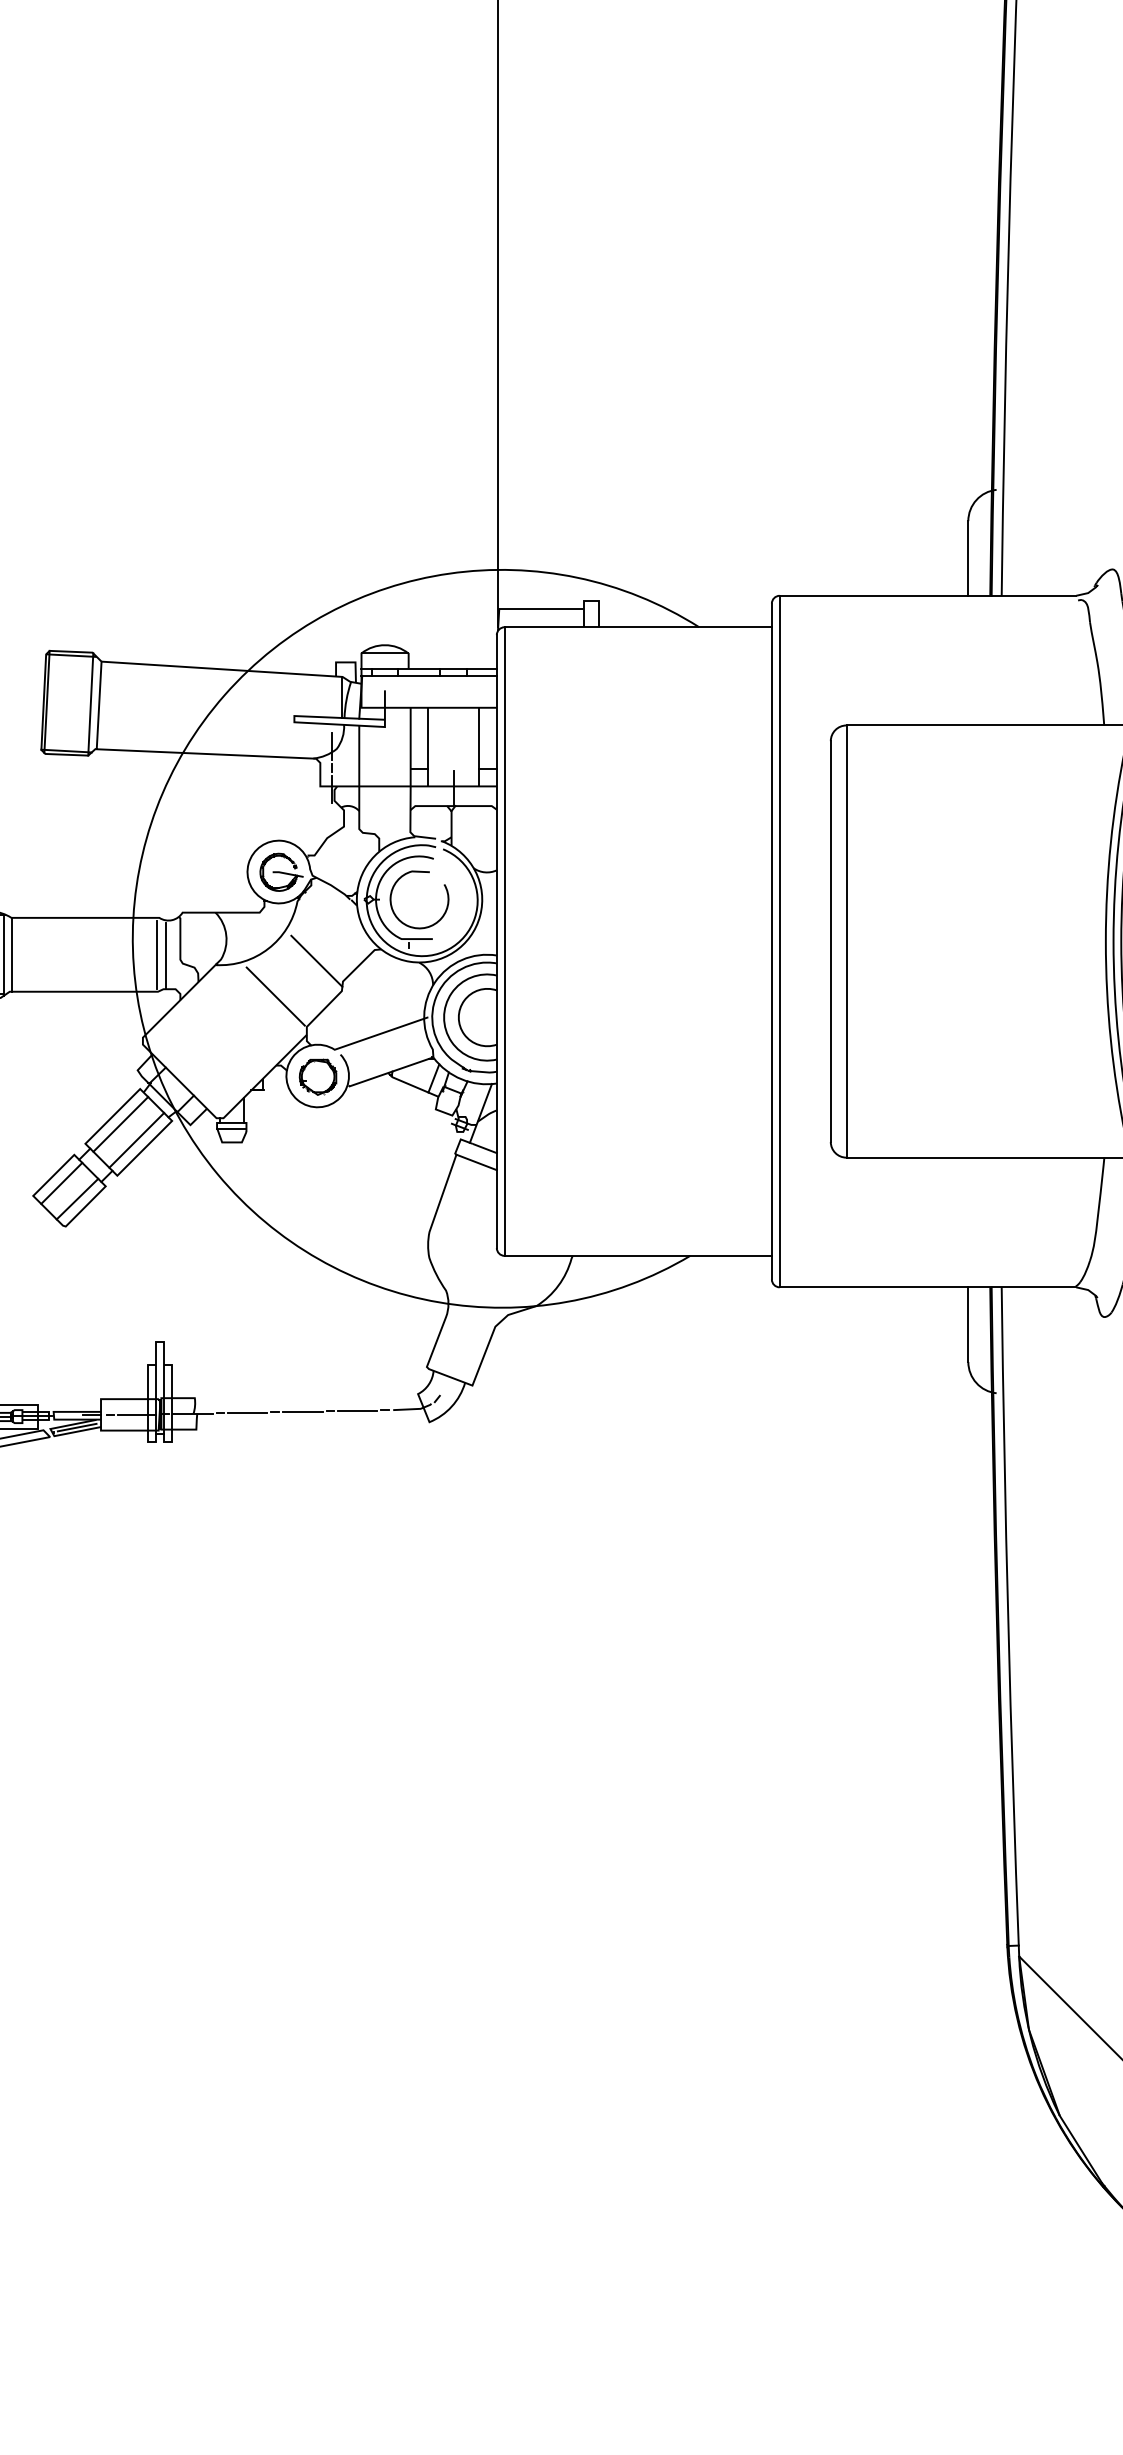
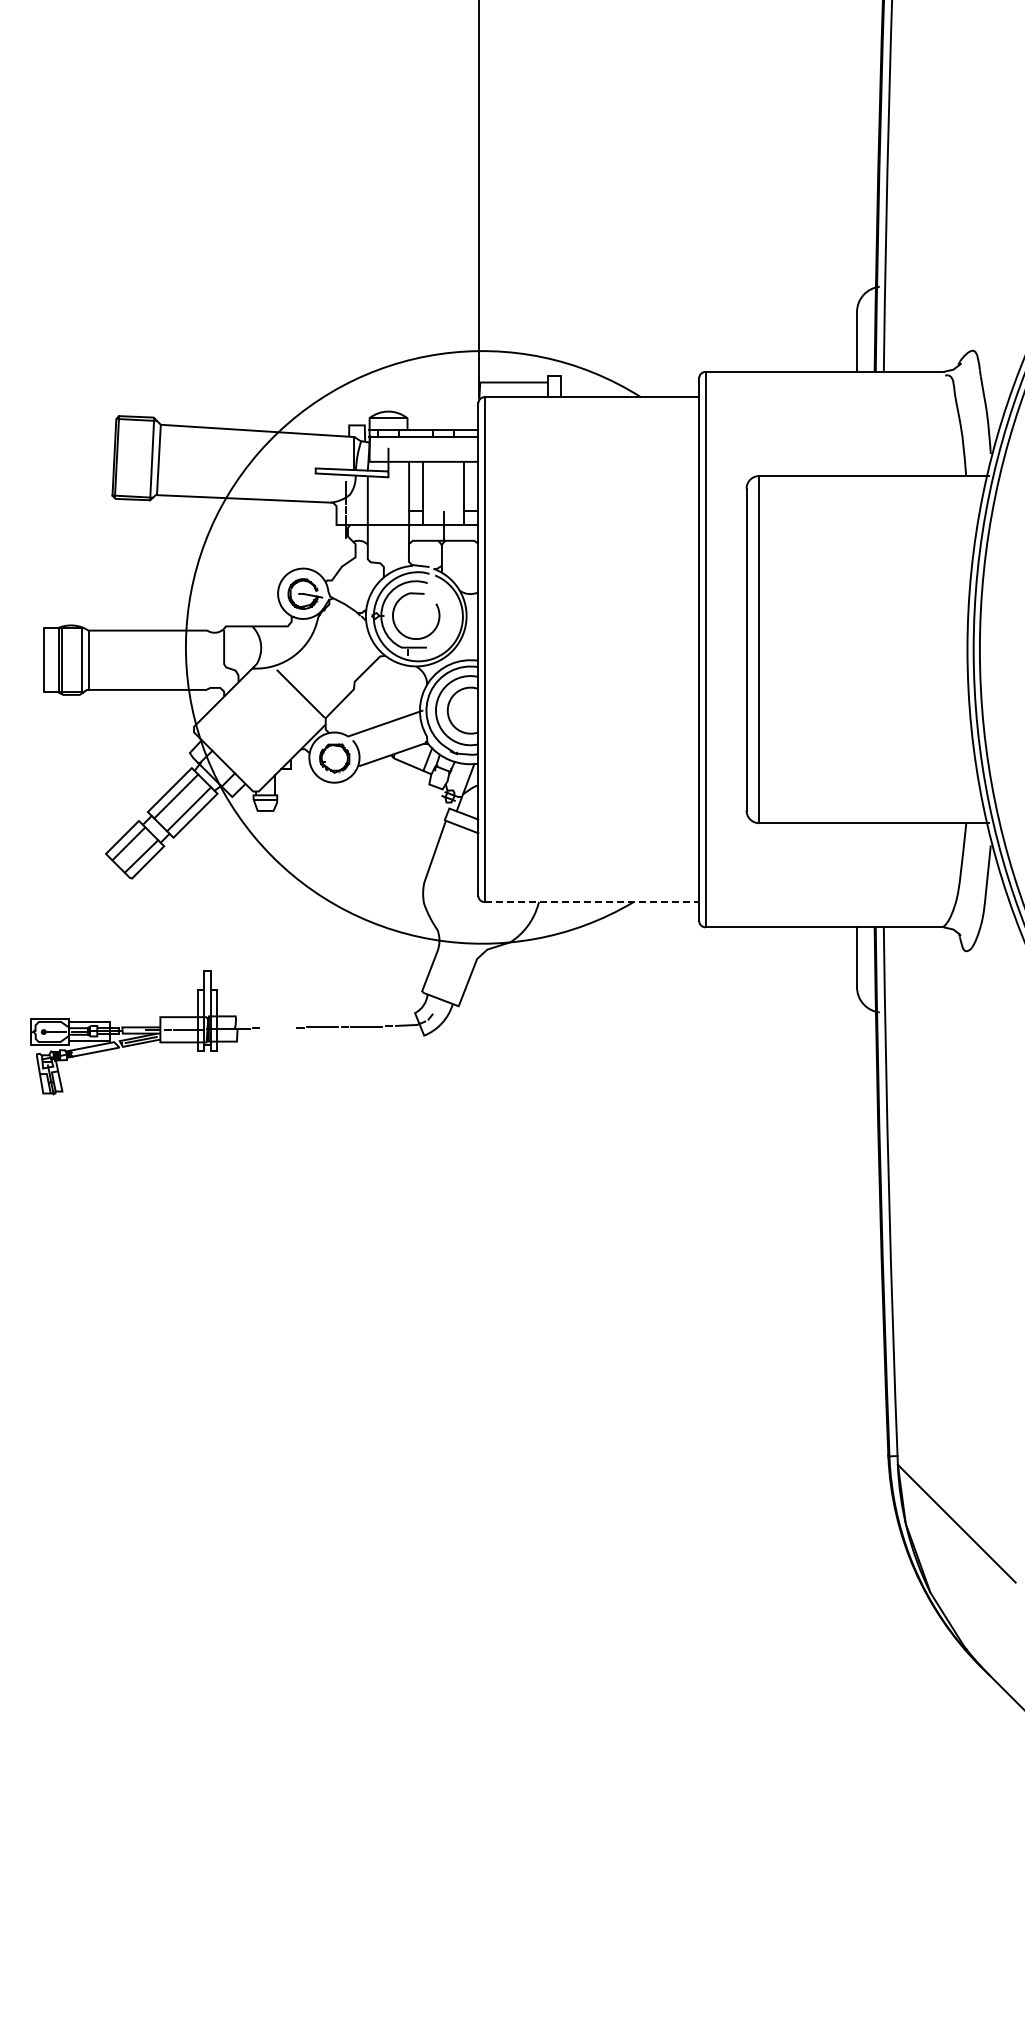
line: (157, 953) -> (205, 659), removed
line: (165, 955) -> (212, 660), removed
line: (316, 961) -> (333, 665), removed
line: (638, 1256) -> (592, 902), solid -> dashed
line: (248, 1412) -> (278, 1027), removed

